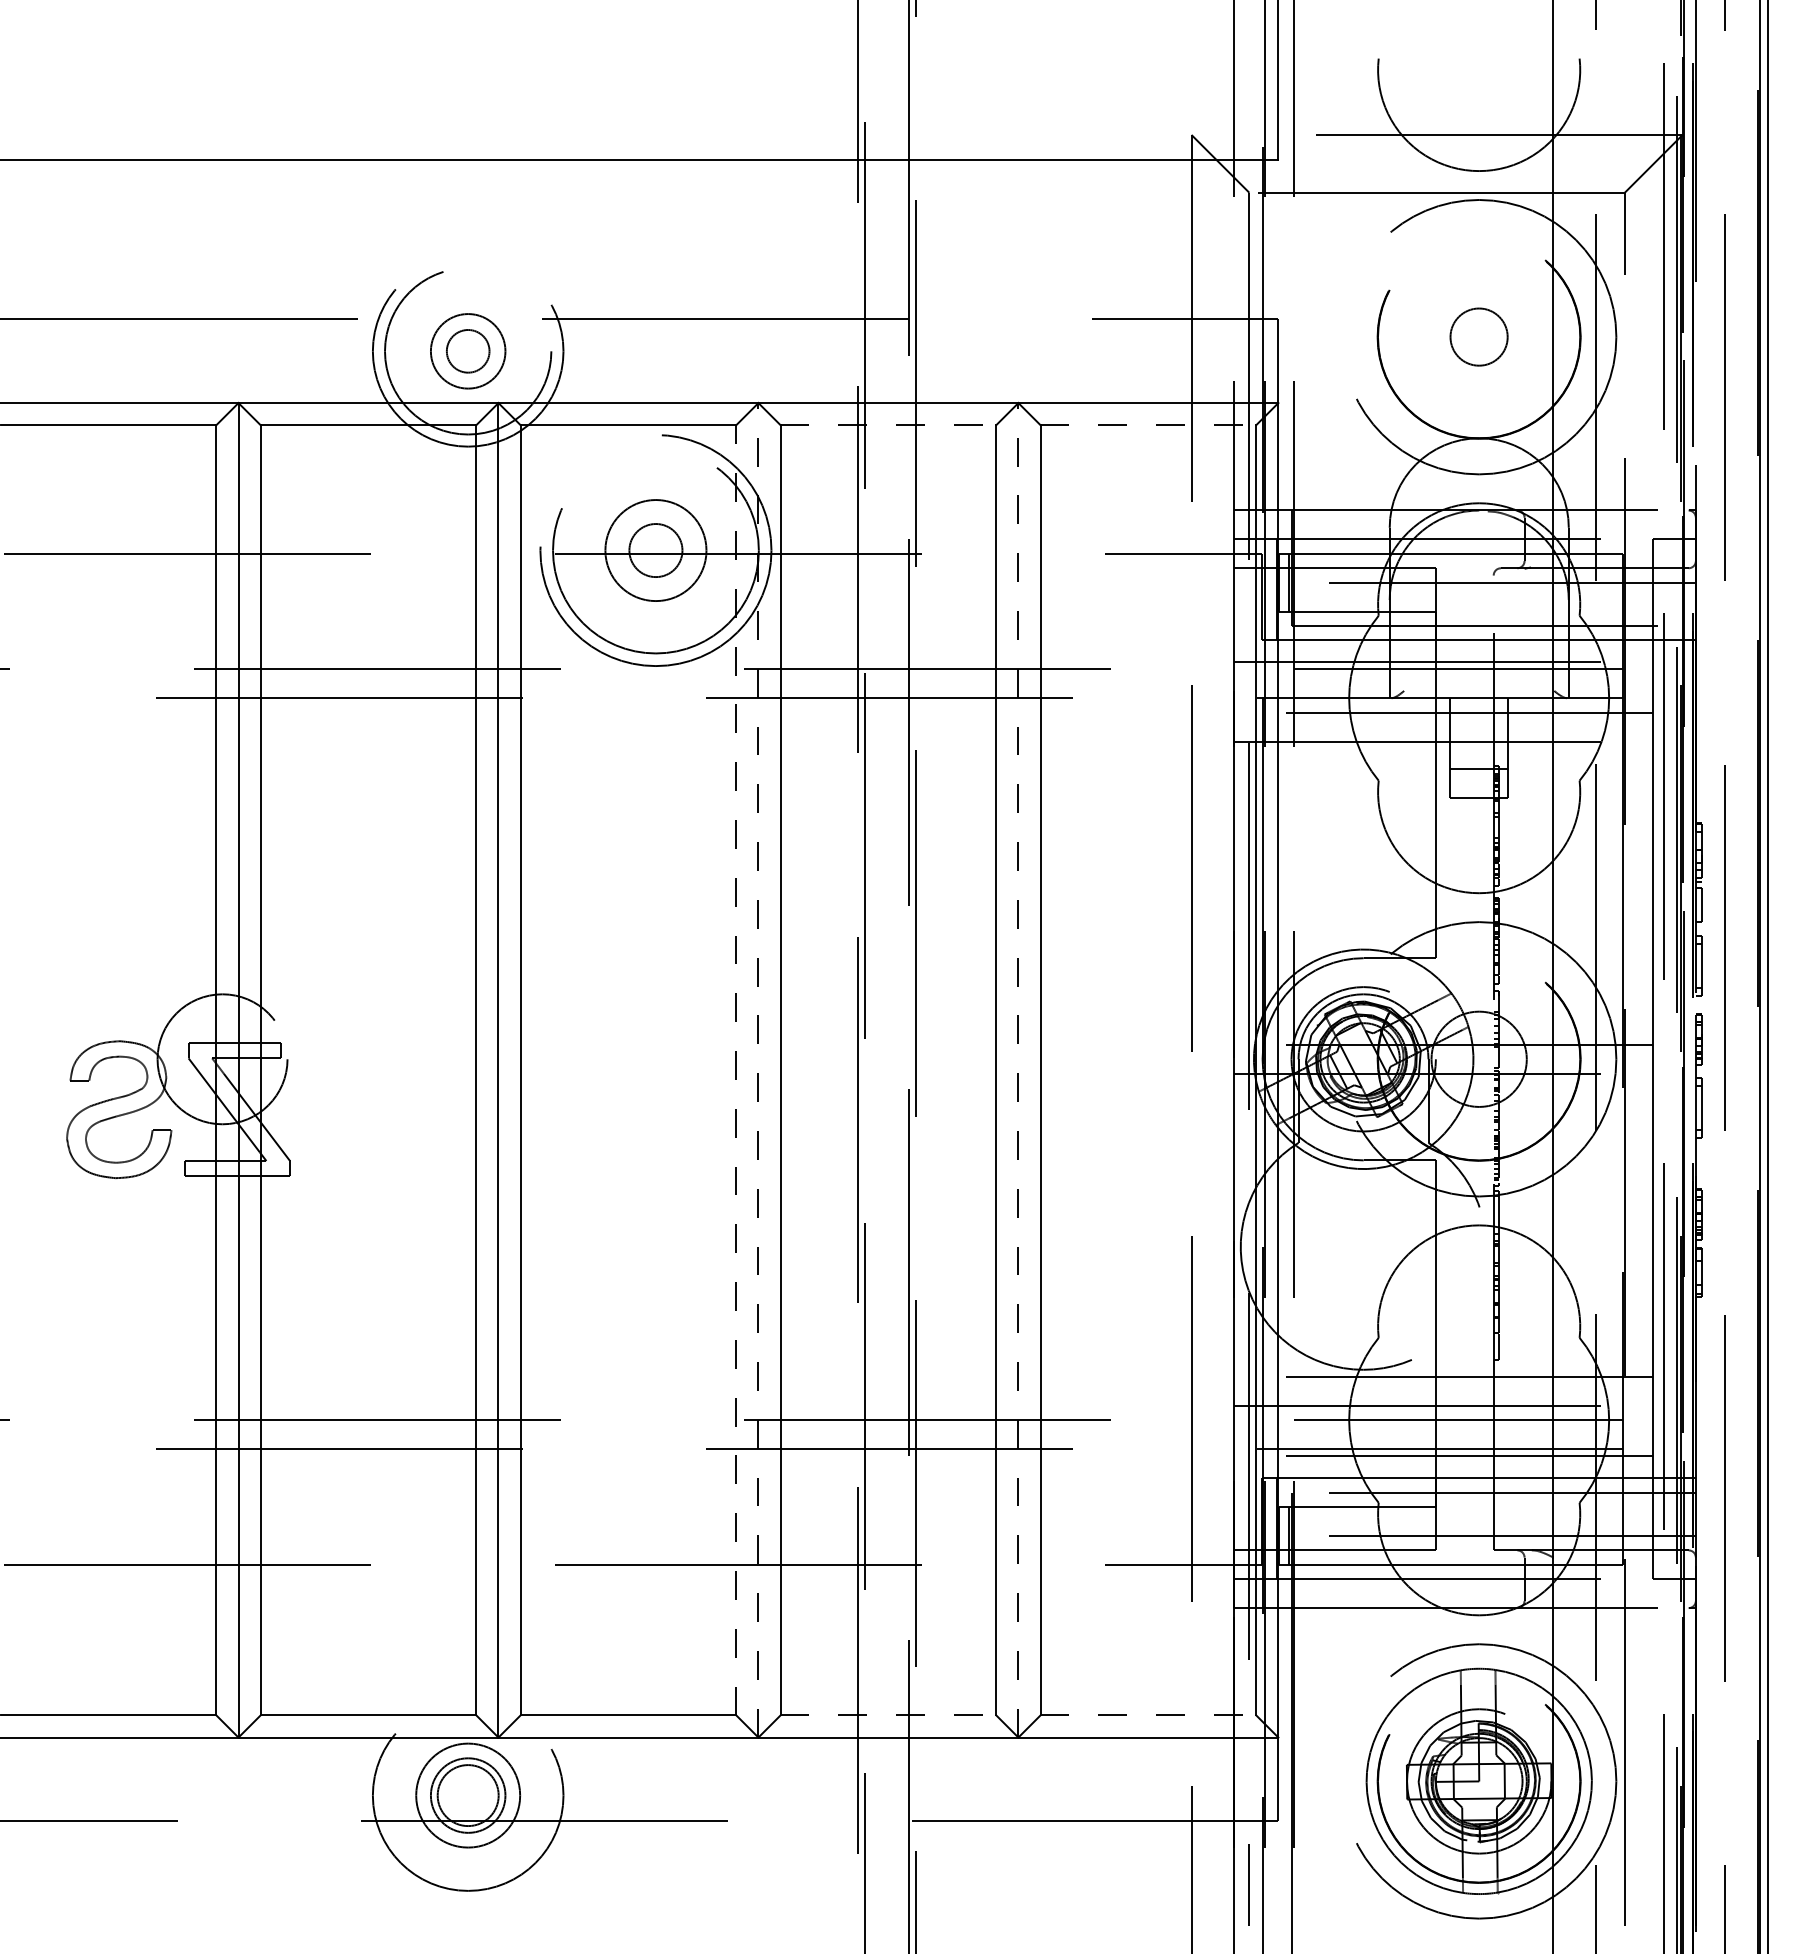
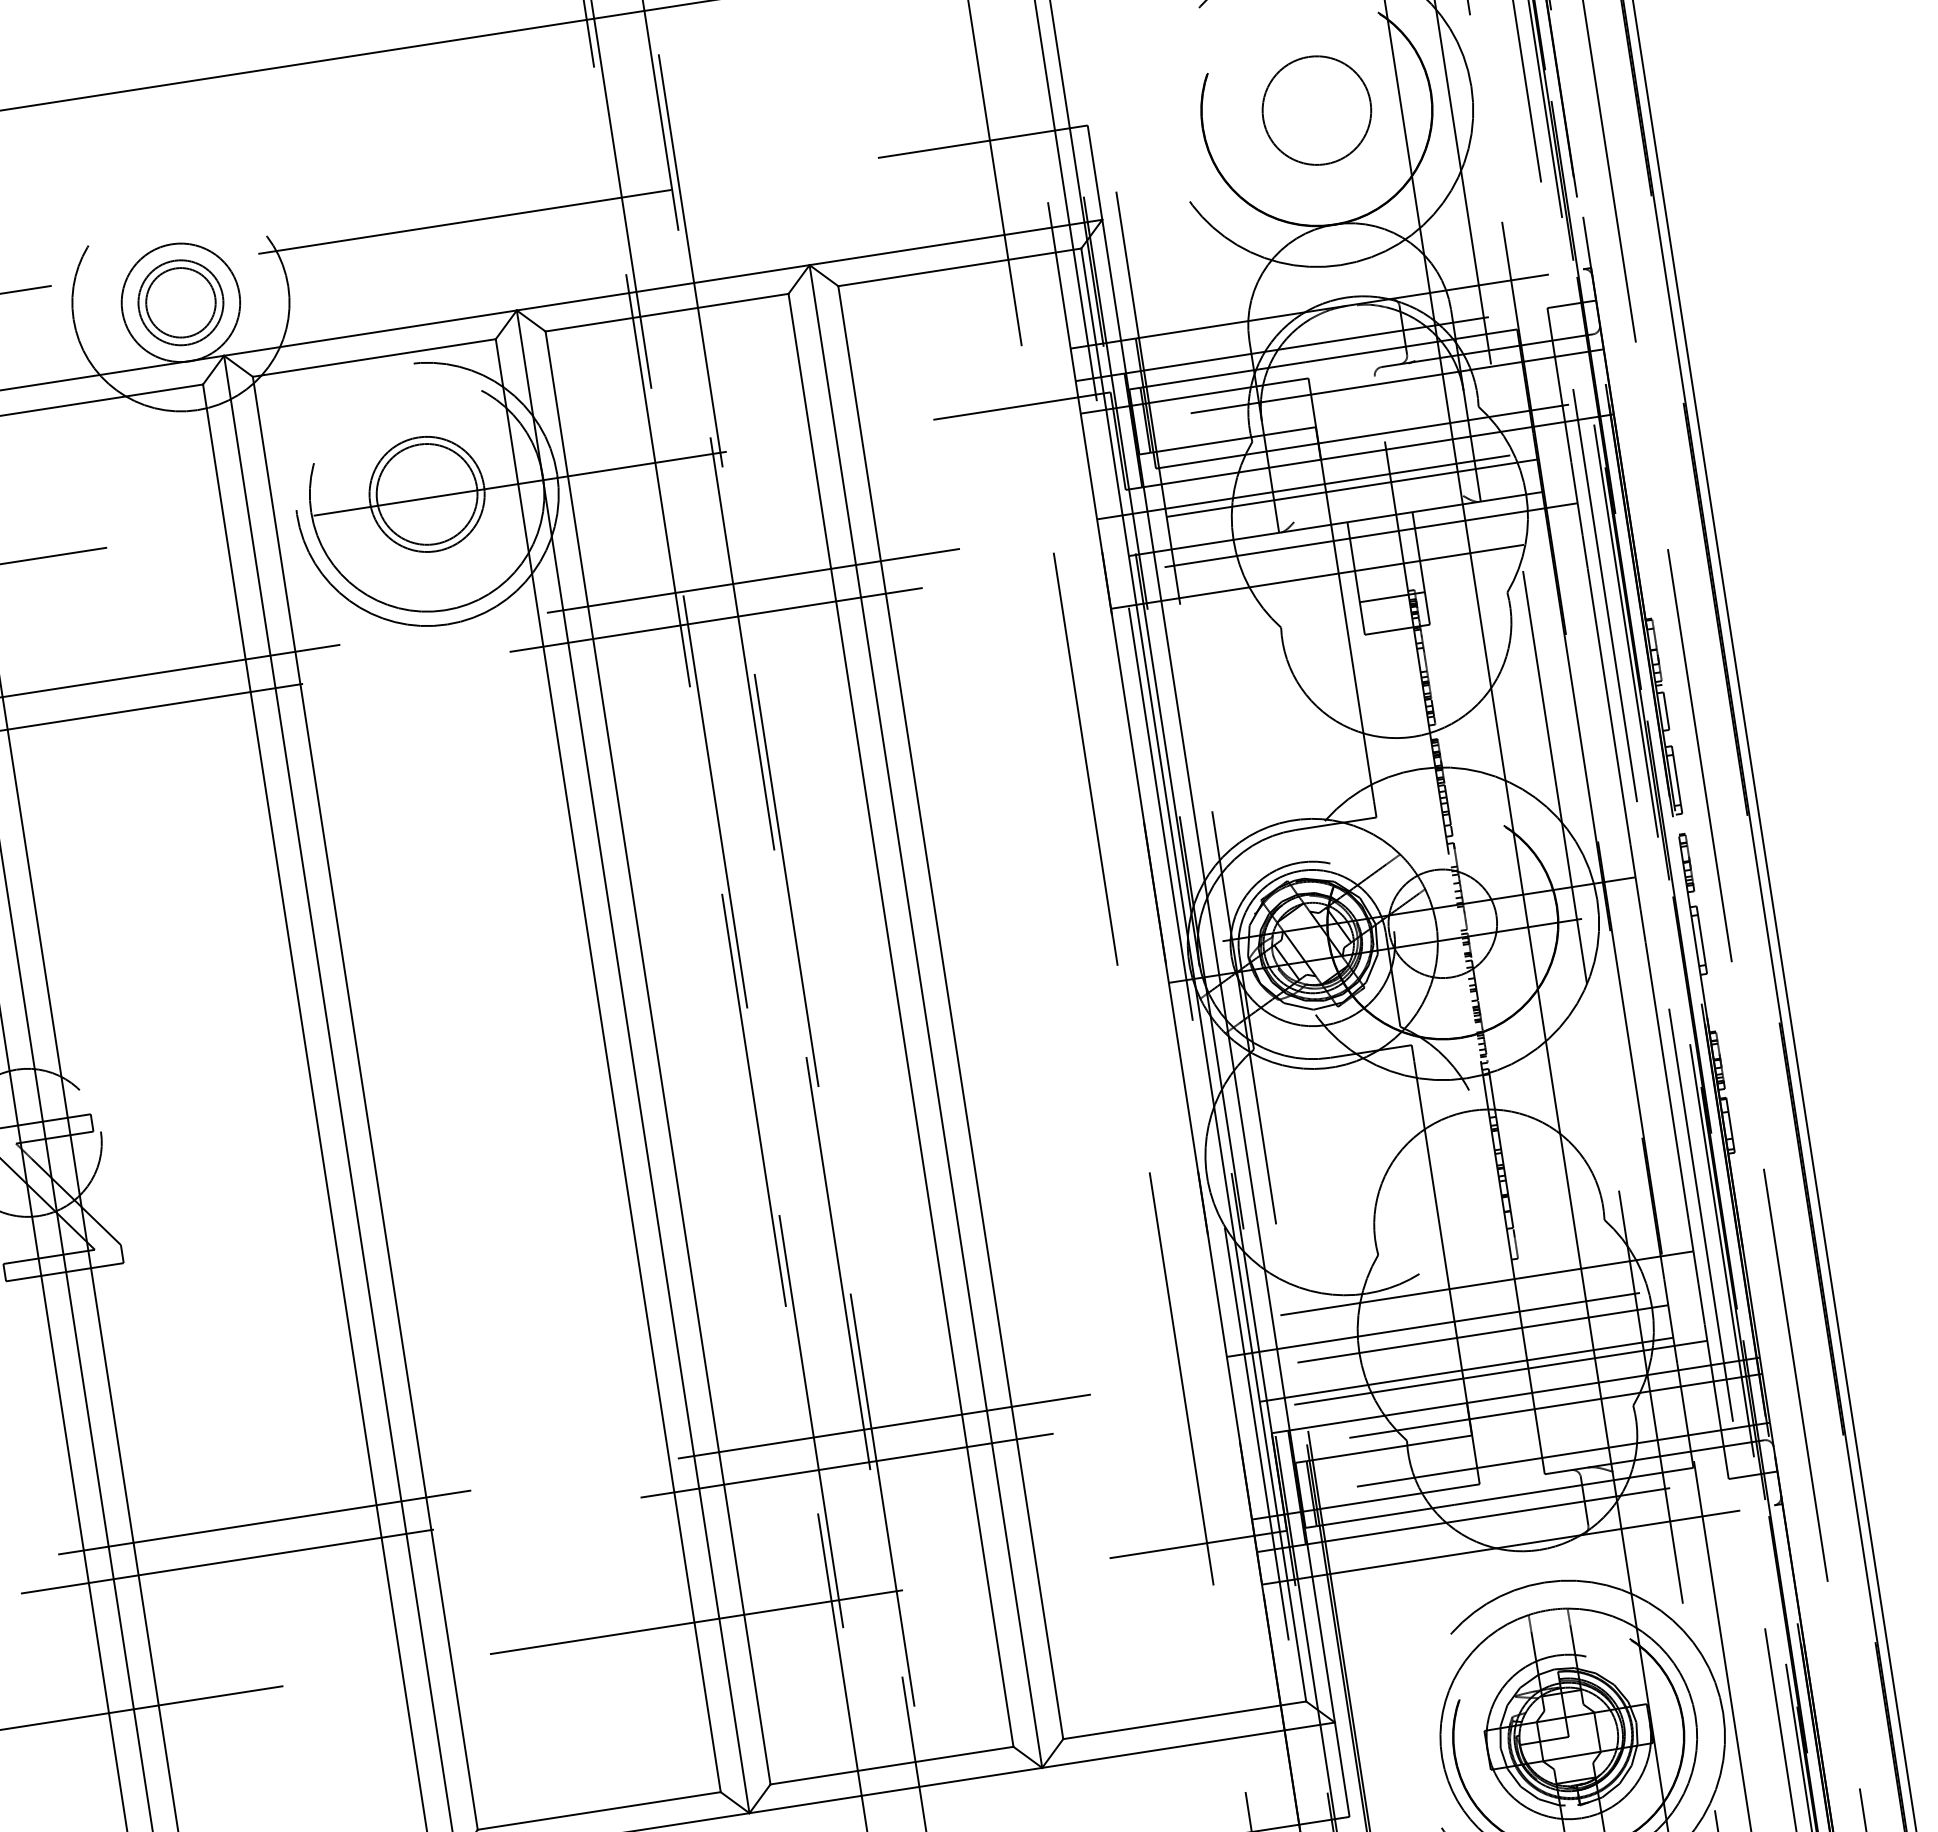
circle: (1478, 336) -> (1316, 109), size x1.67
circle: (467, 350) -> (180, 301), size x1.43
circle: (468, 351) -> (181, 302), size x0.62
line: (888, 425) -> (667, 313), dashed -> solid
line: (1148, 425) -> (959, 267), dashed -> solid
circle: (655, 550) -> (426, 494), size x1.67
line: (736, 1069) -> (608, 1064), dashed -> solid
line: (758, 1069) -> (633, 1060), dashed -> solid
line: (1018, 1069) -> (925, 1015), dashed -> solid
line: (888, 1715) -> (892, 1765), dashed -> solid
line: (1148, 1715) -> (1184, 1720), dashed -> solid

